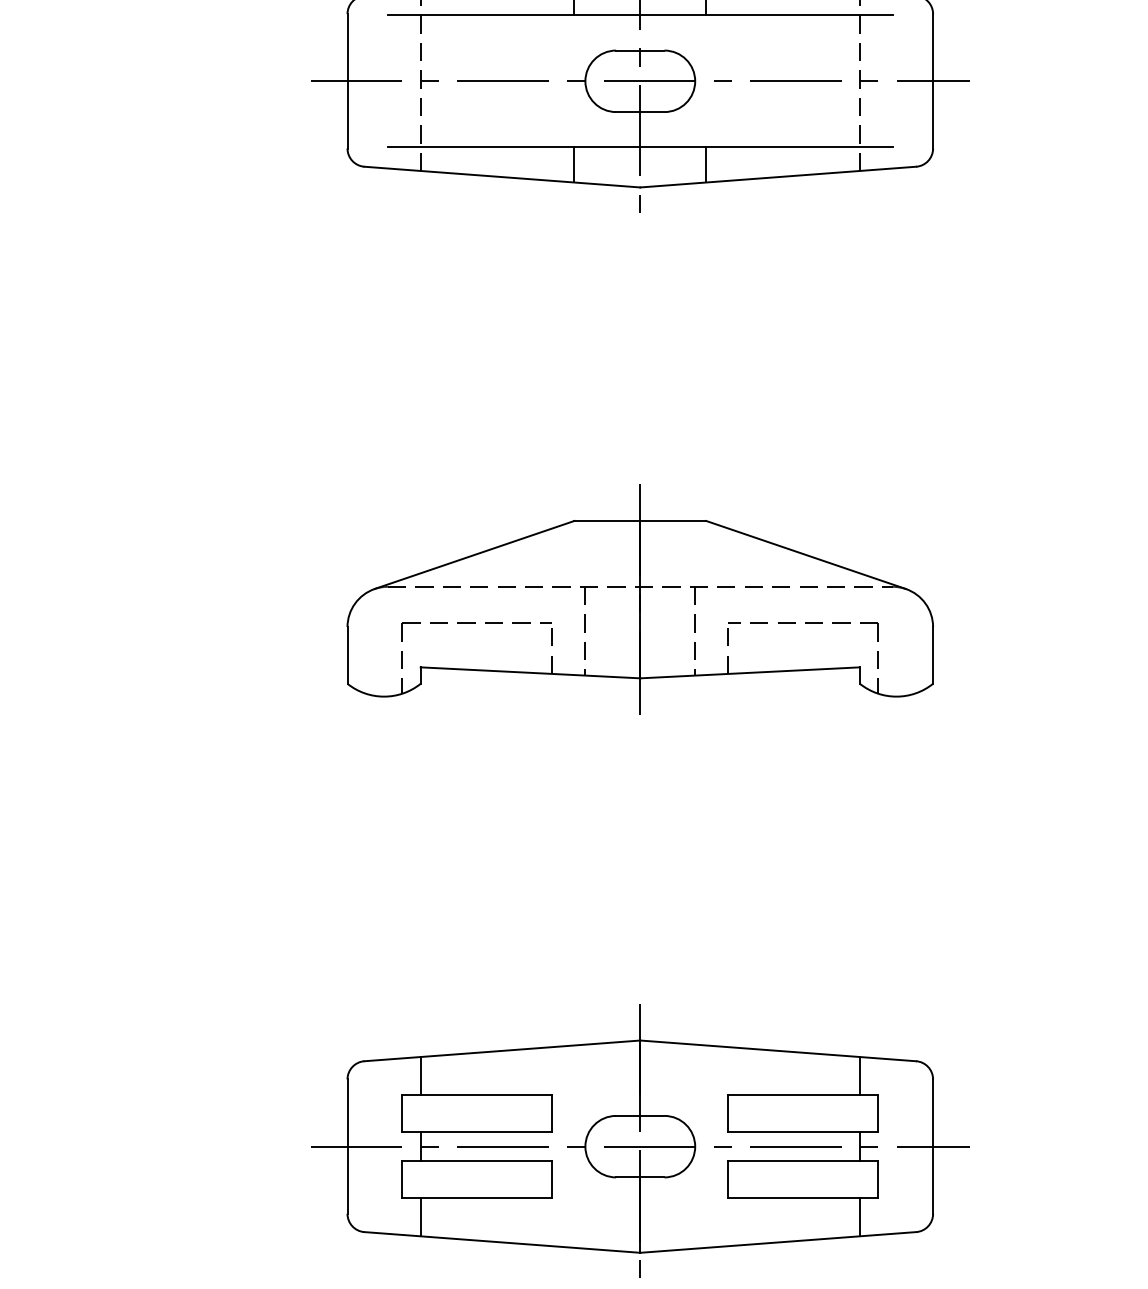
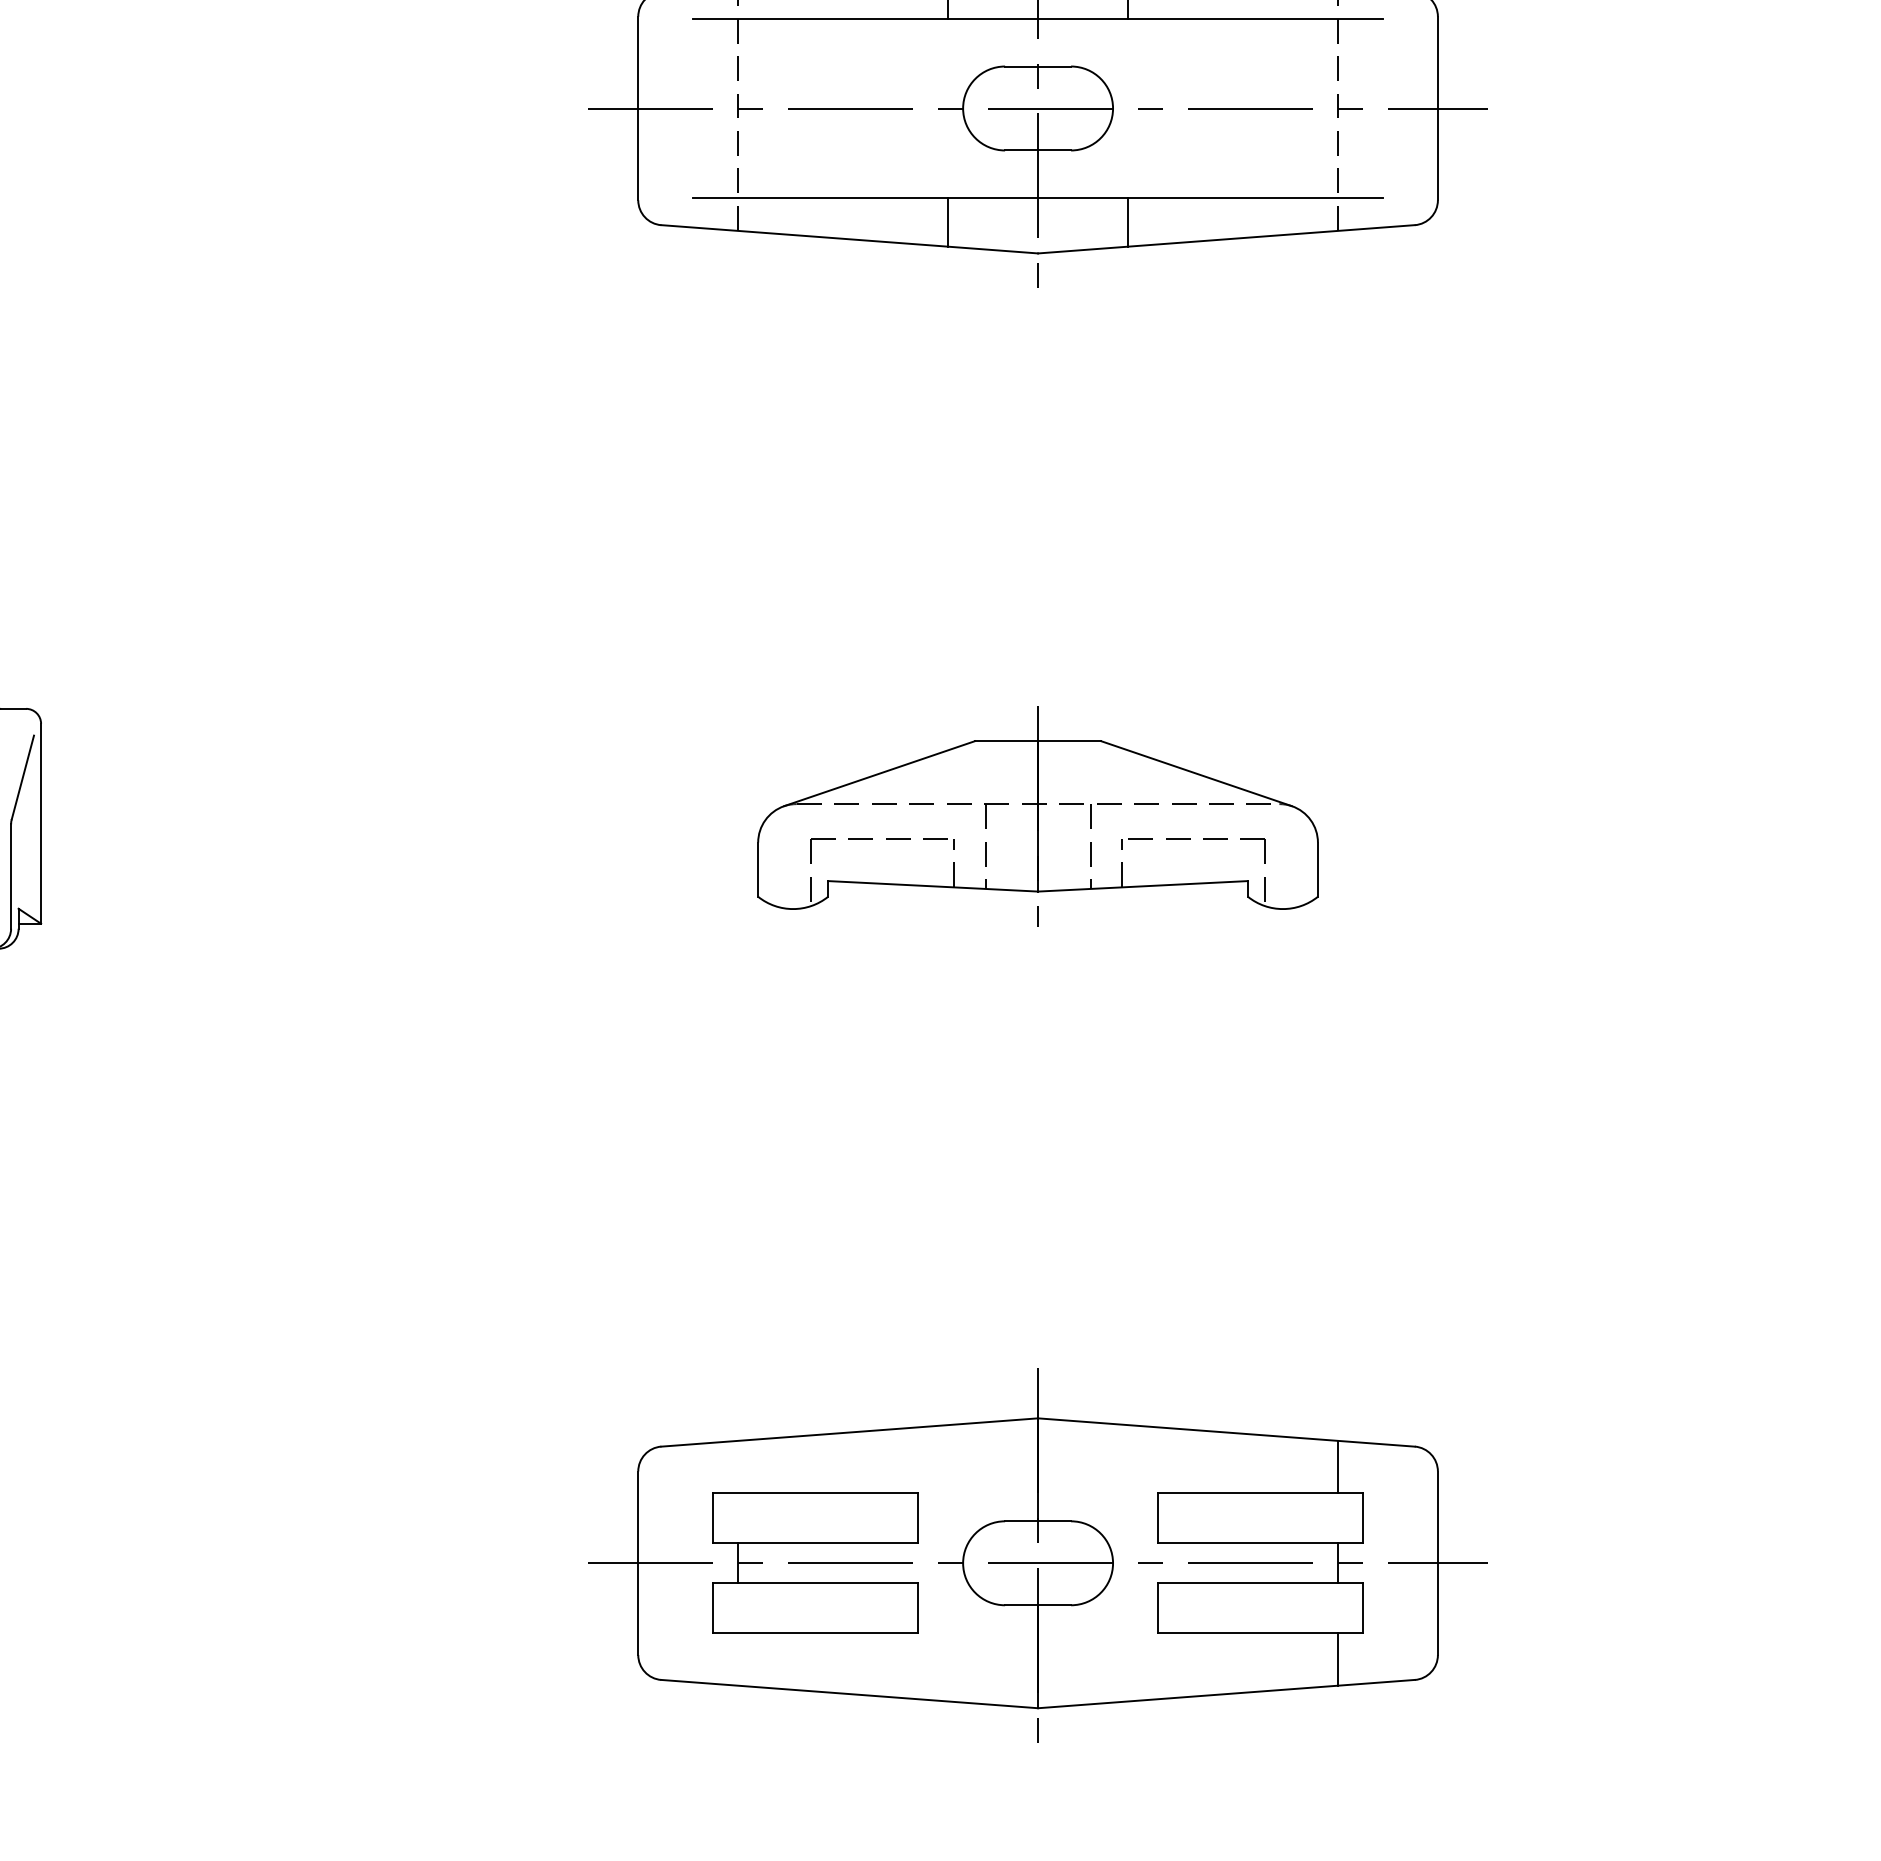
part: (639, 599) -> (1037, 816), size x0.7
line: (420, 1075) -> (738, 1466), removed
line: (420, 1217) -> (738, 1659), removed

